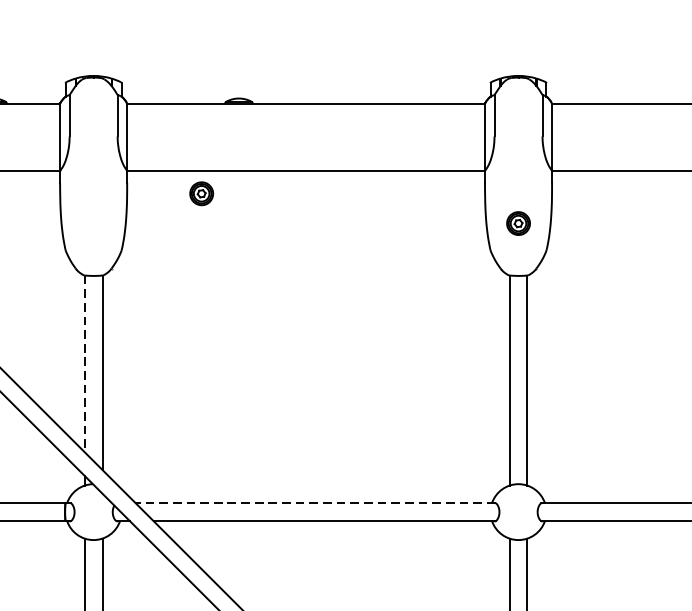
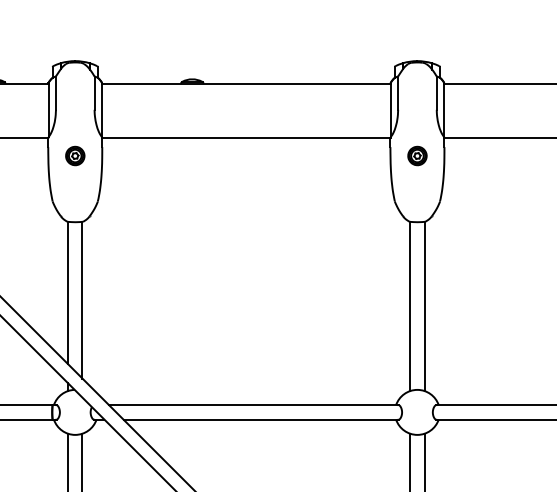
part: (201, 193) -> (75, 155), moved
part: (518, 222) -> (417, 155), moved
line: (85, 364) -> (68, 293), dashed -> solid
line: (316, 503) -> (254, 405), dashed -> solid

